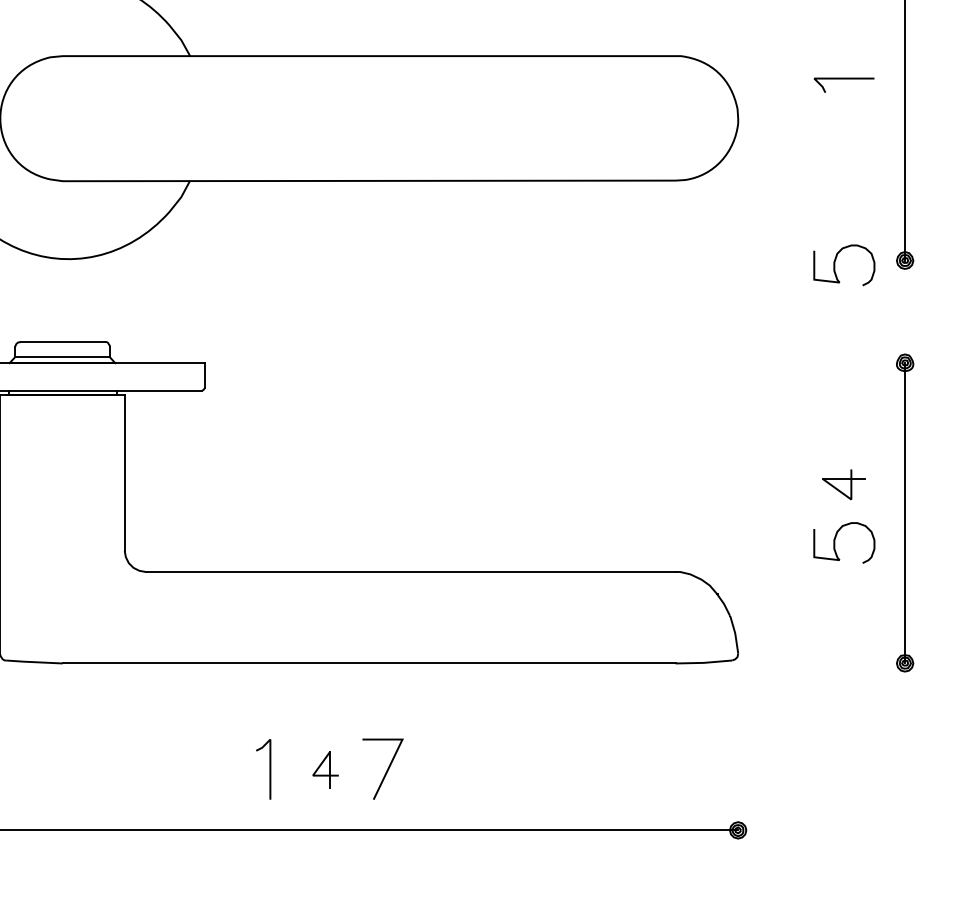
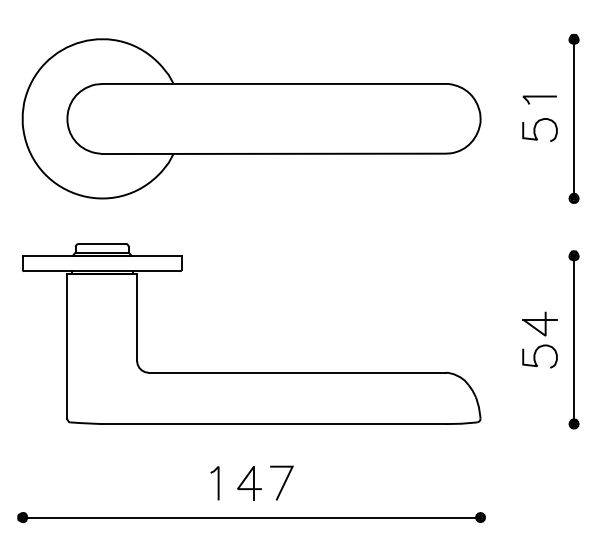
curve: (836, 264) -> (535, 129), moved
part: (843, 483) -> (539, 323), size x1.43
part: (325, 769) -> (249, 483), size x1.67

